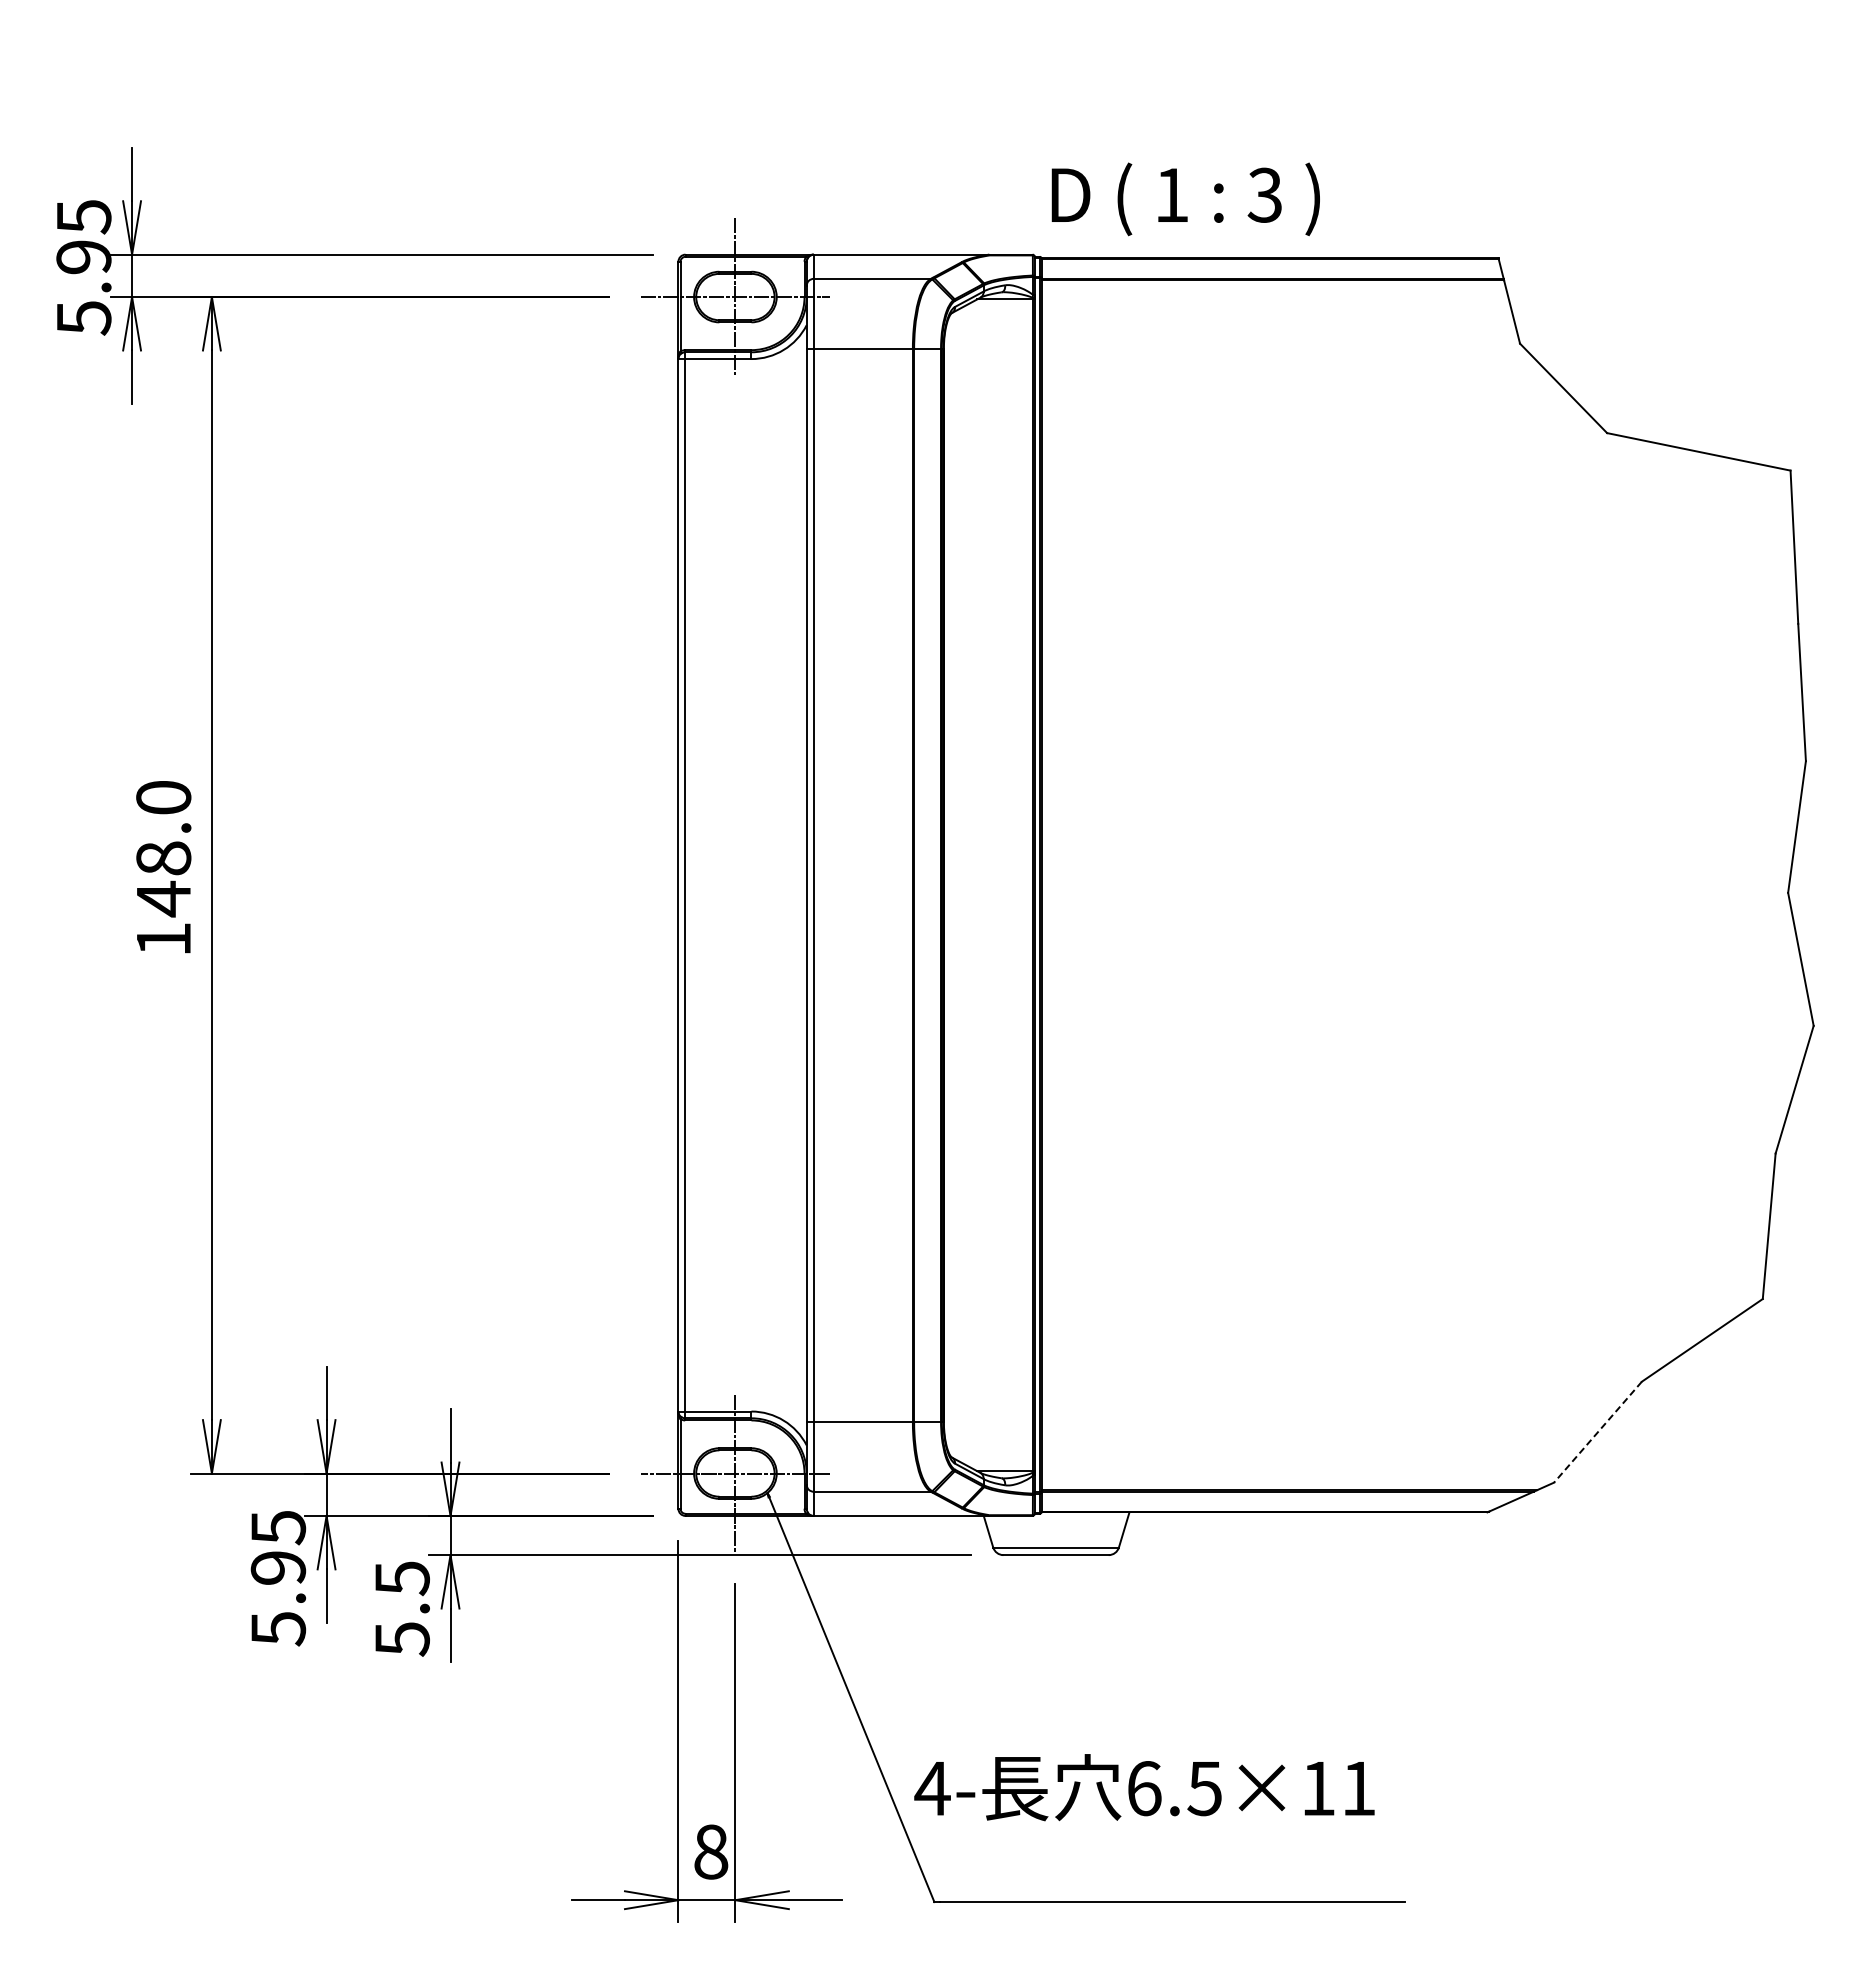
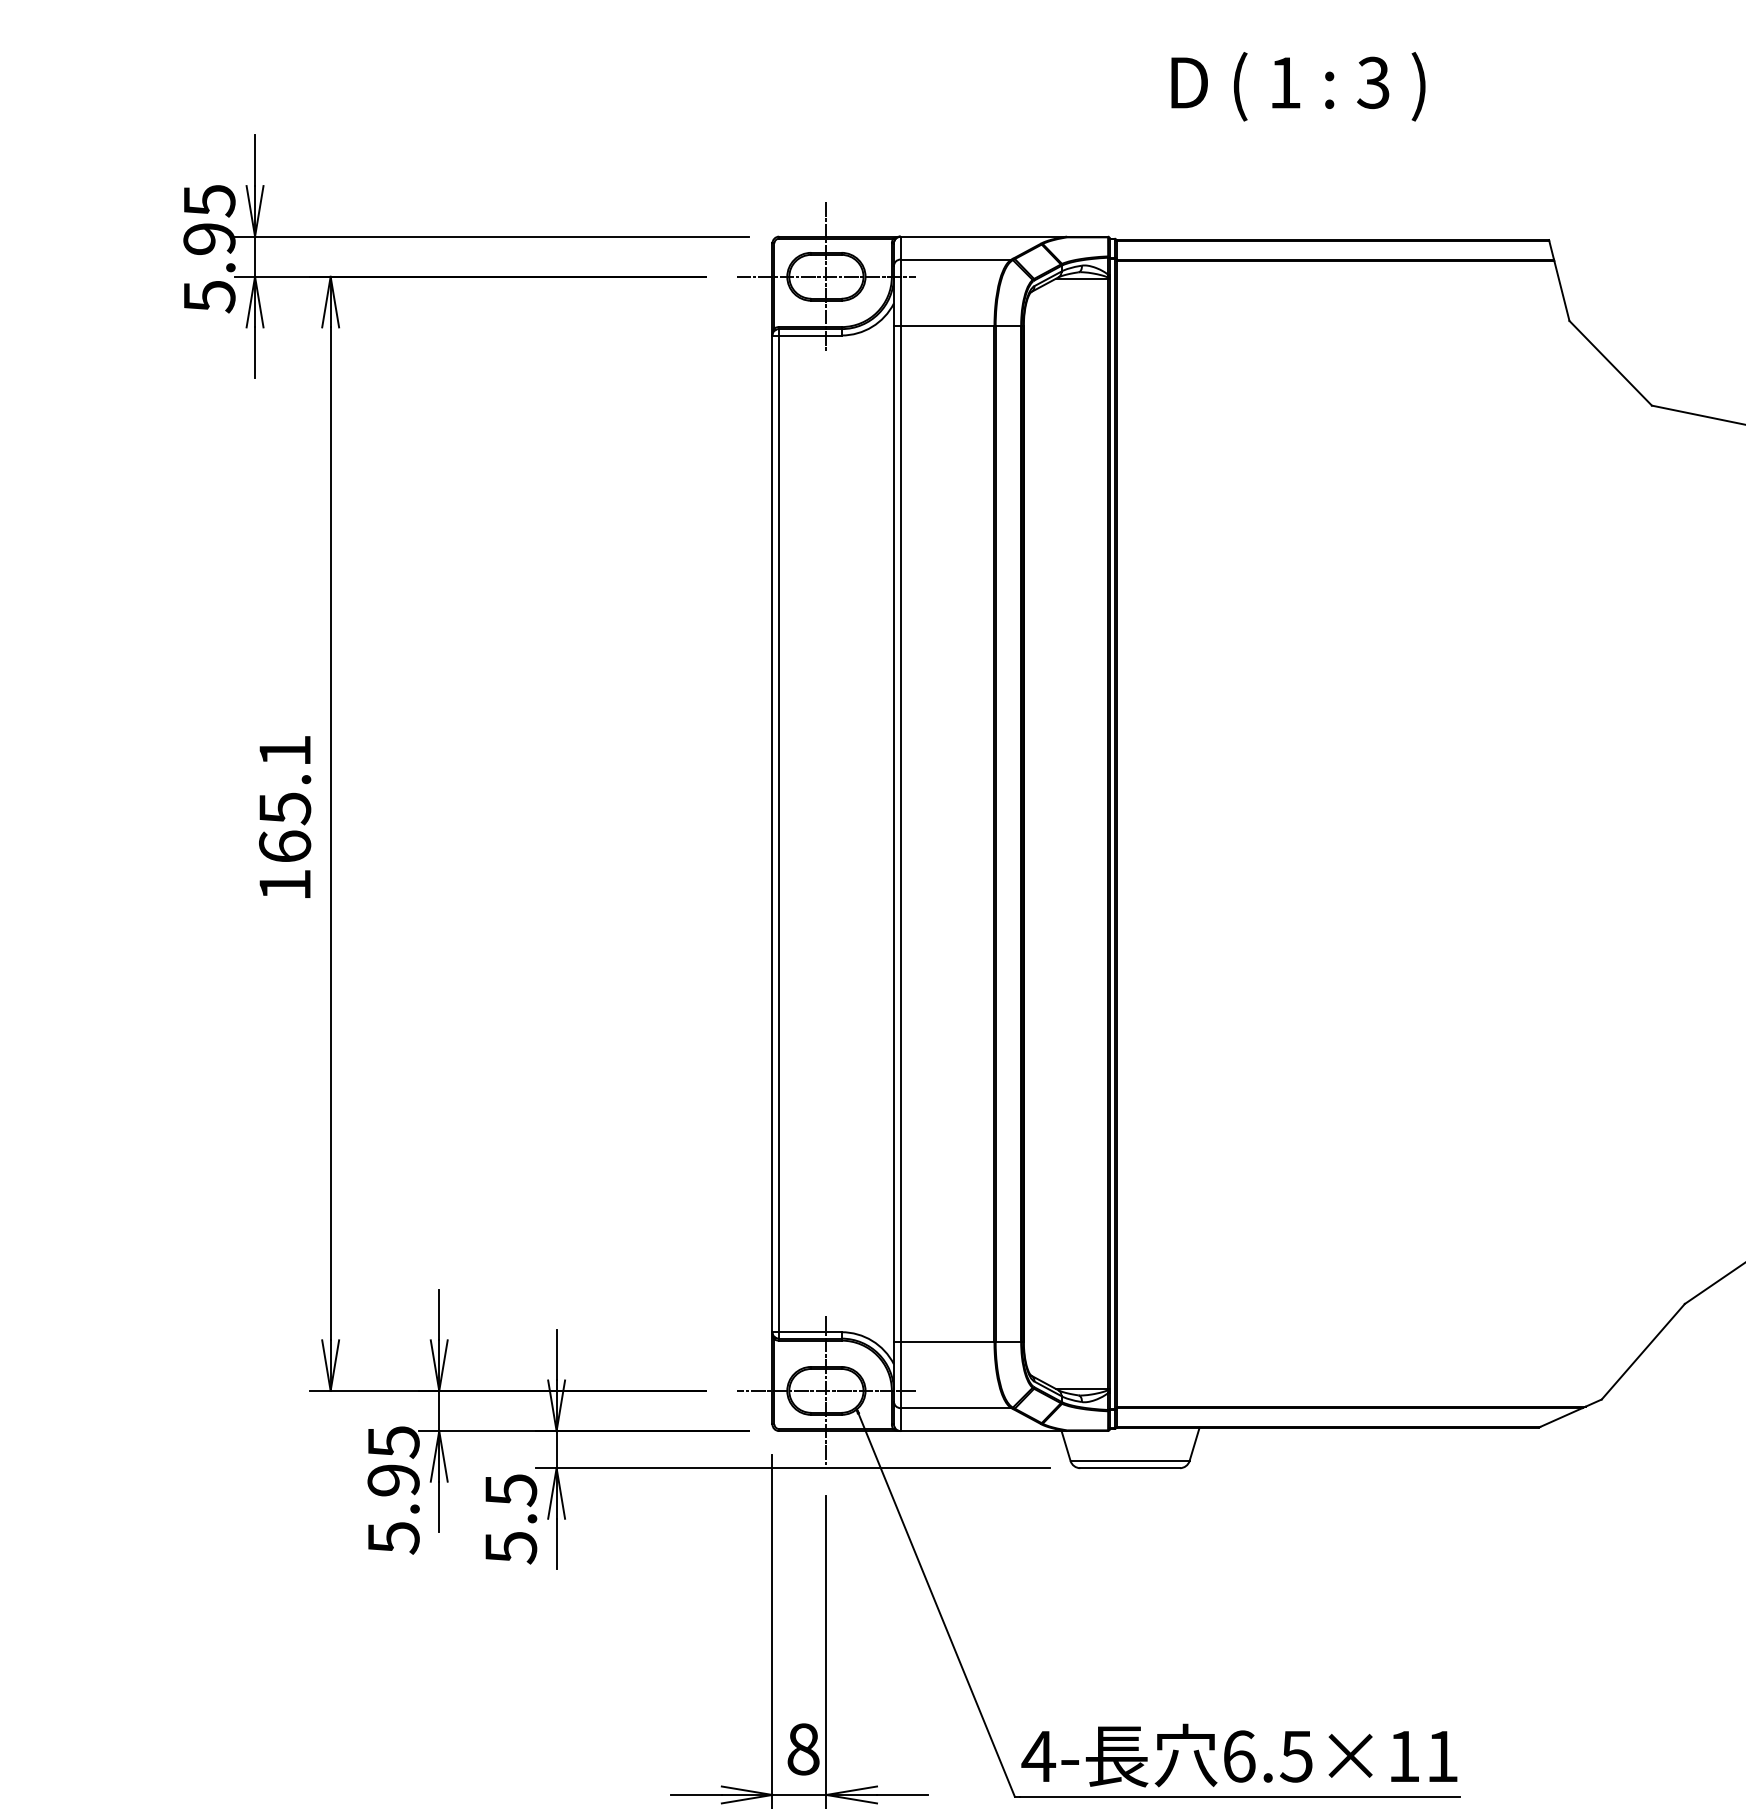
text: (1185, 199) -> (1298, 86), moved
text: (163, 849) -> (284, 799), 148.0 -> 165.1
line: (1598, 1432) -> (1643, 1352), dashed -> solid
text: (1144, 1787) -> (1239, 1755), moved

